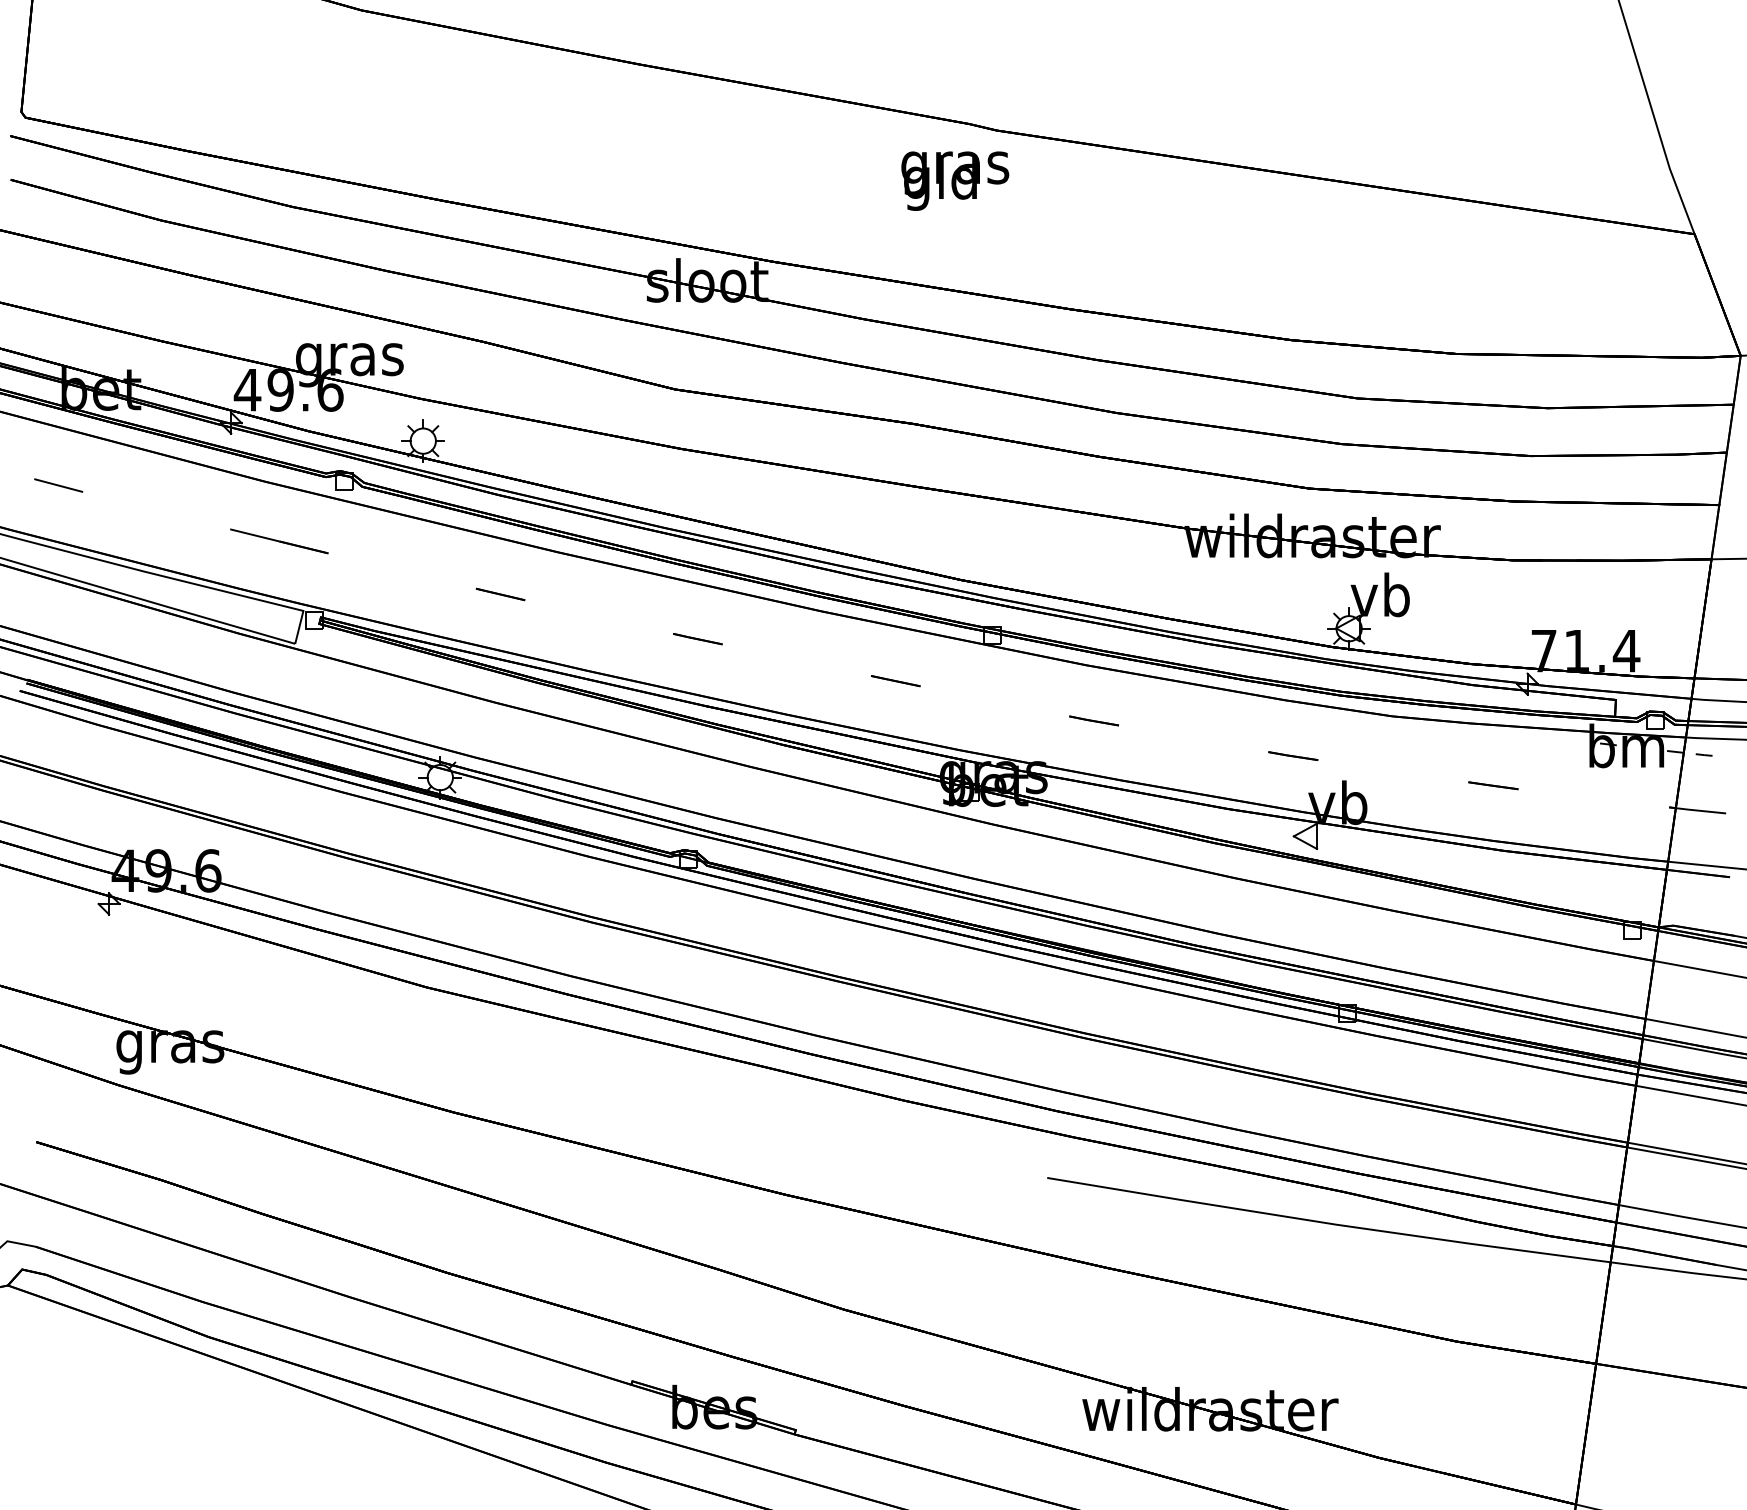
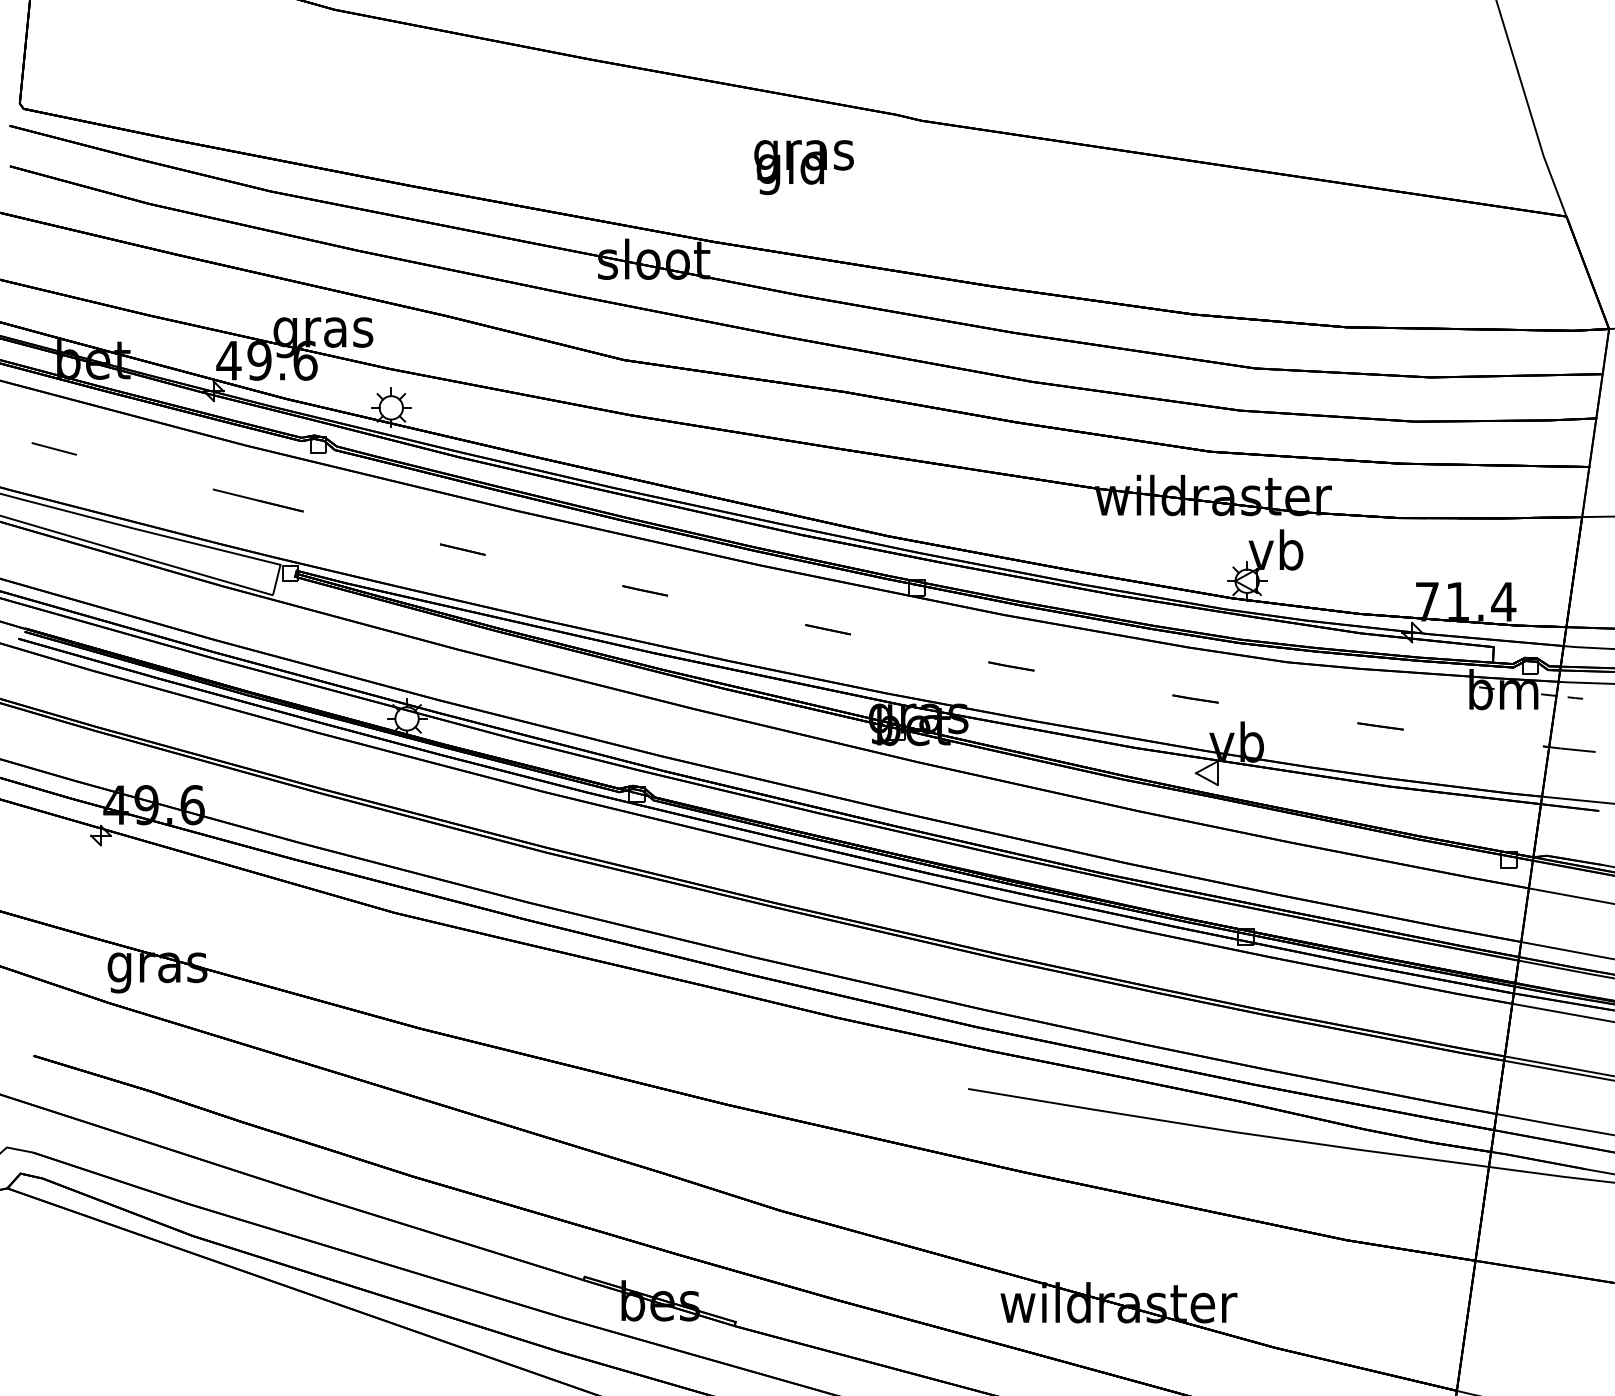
text: (954, 181) -> (803, 167), moved

